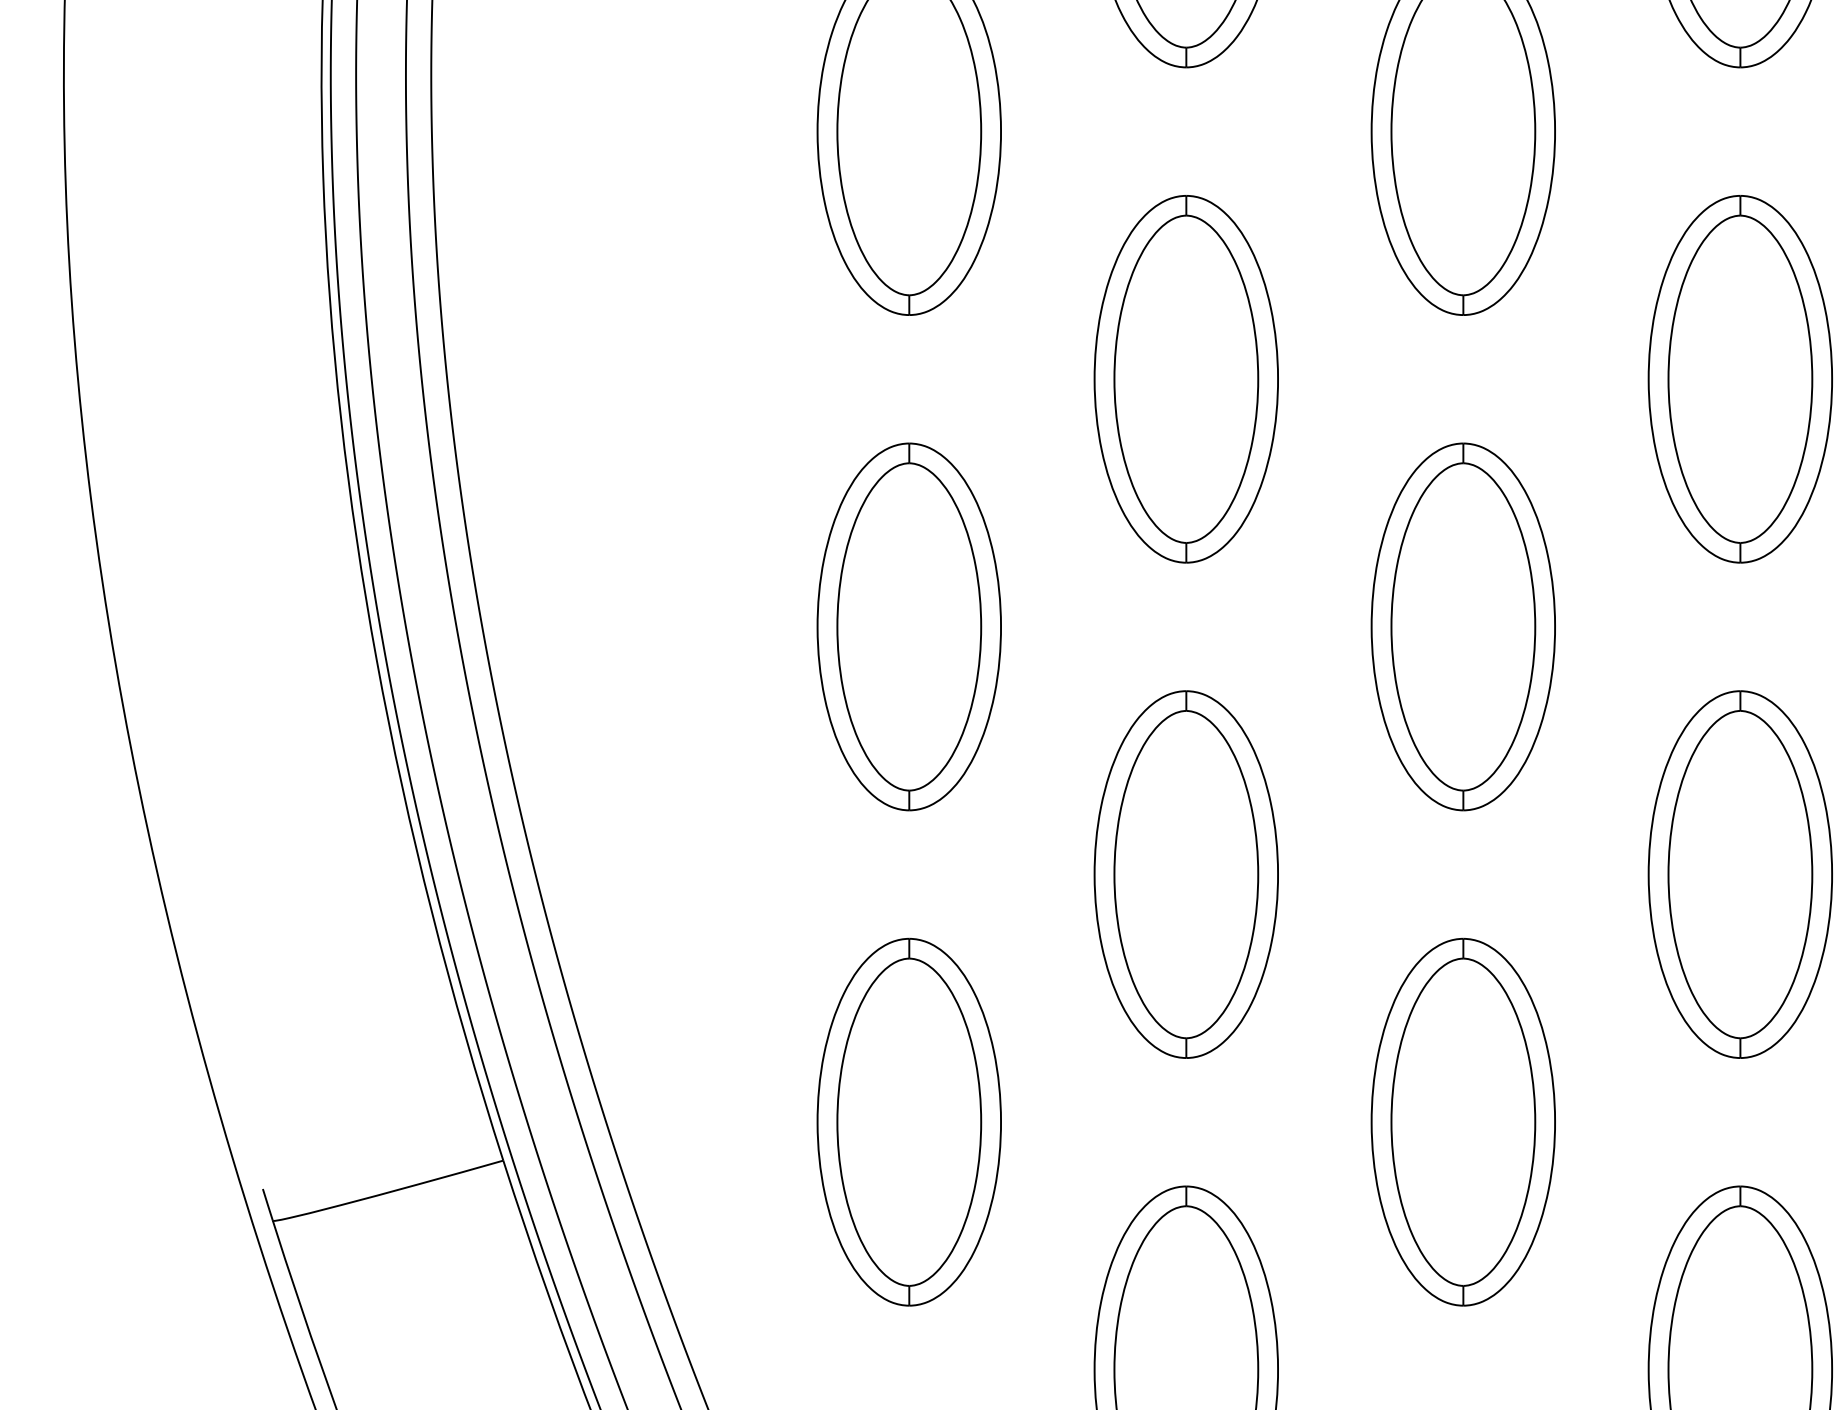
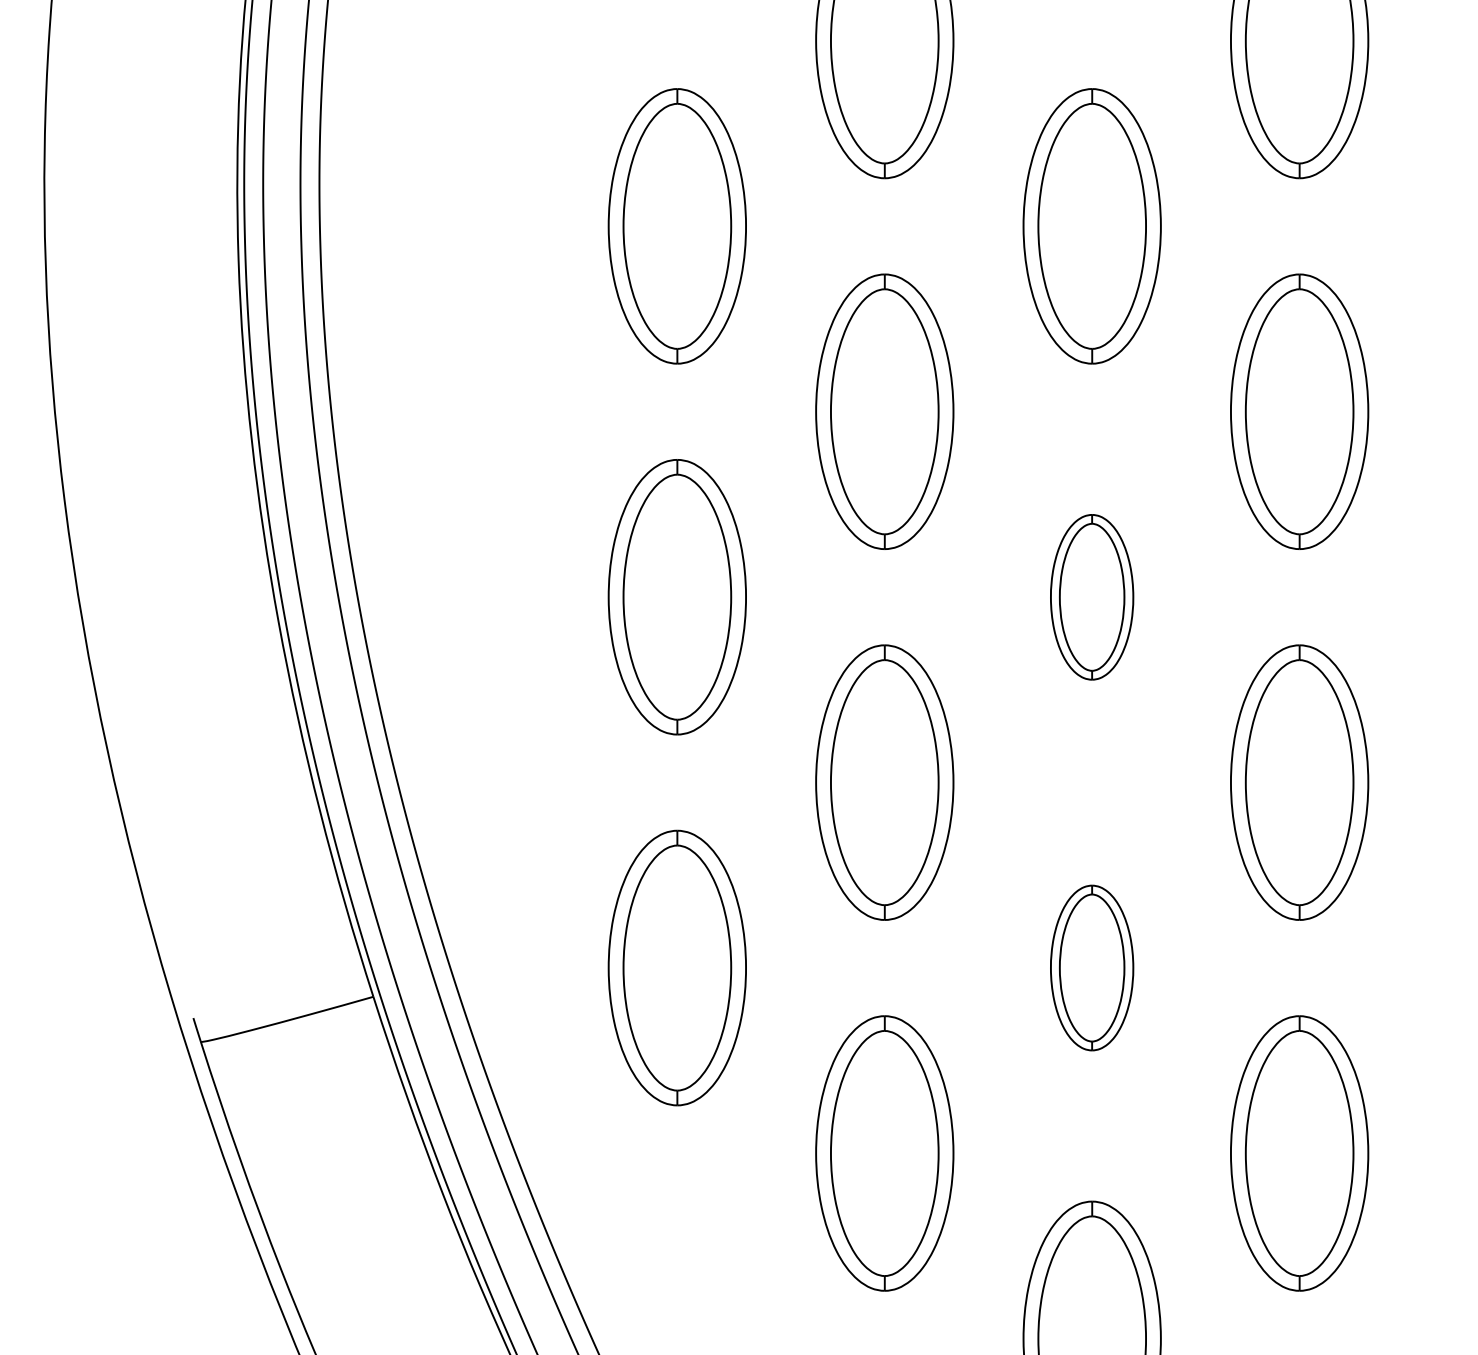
part: (1462, 627) -> (1091, 597), size x0.6
part: (1462, 1121) -> (1091, 967), size x0.6

